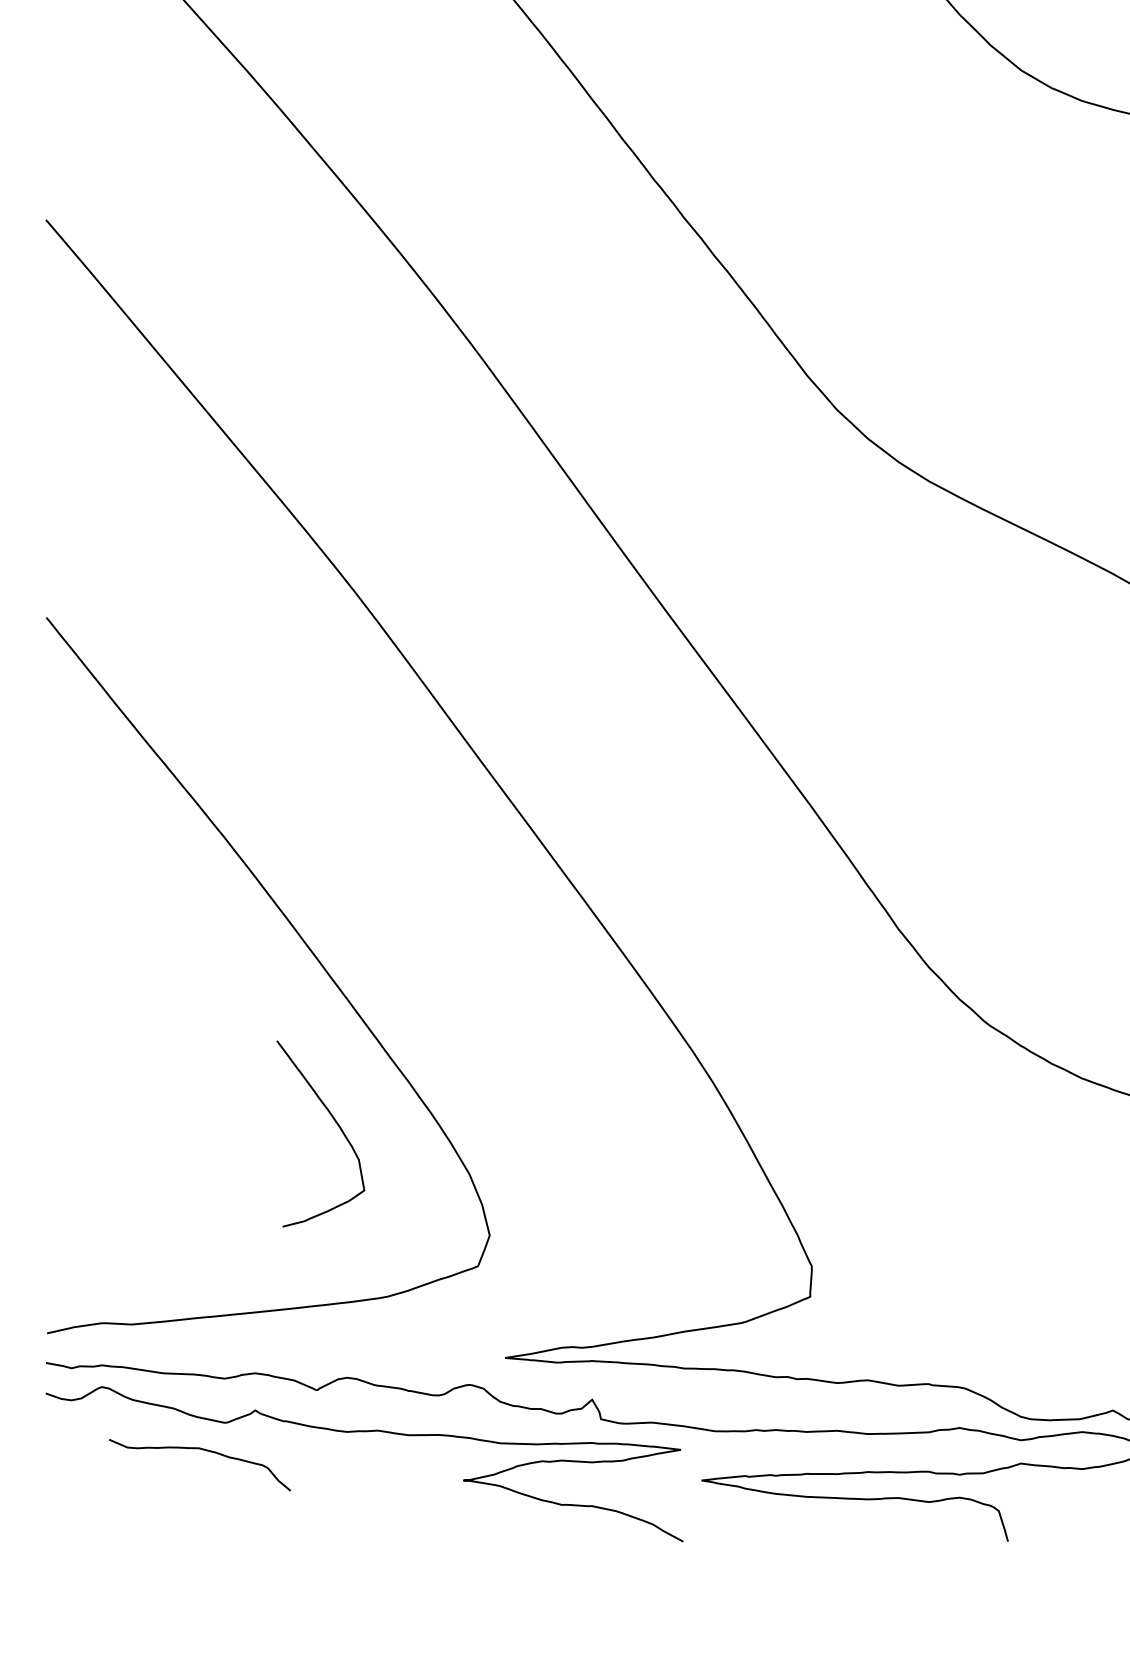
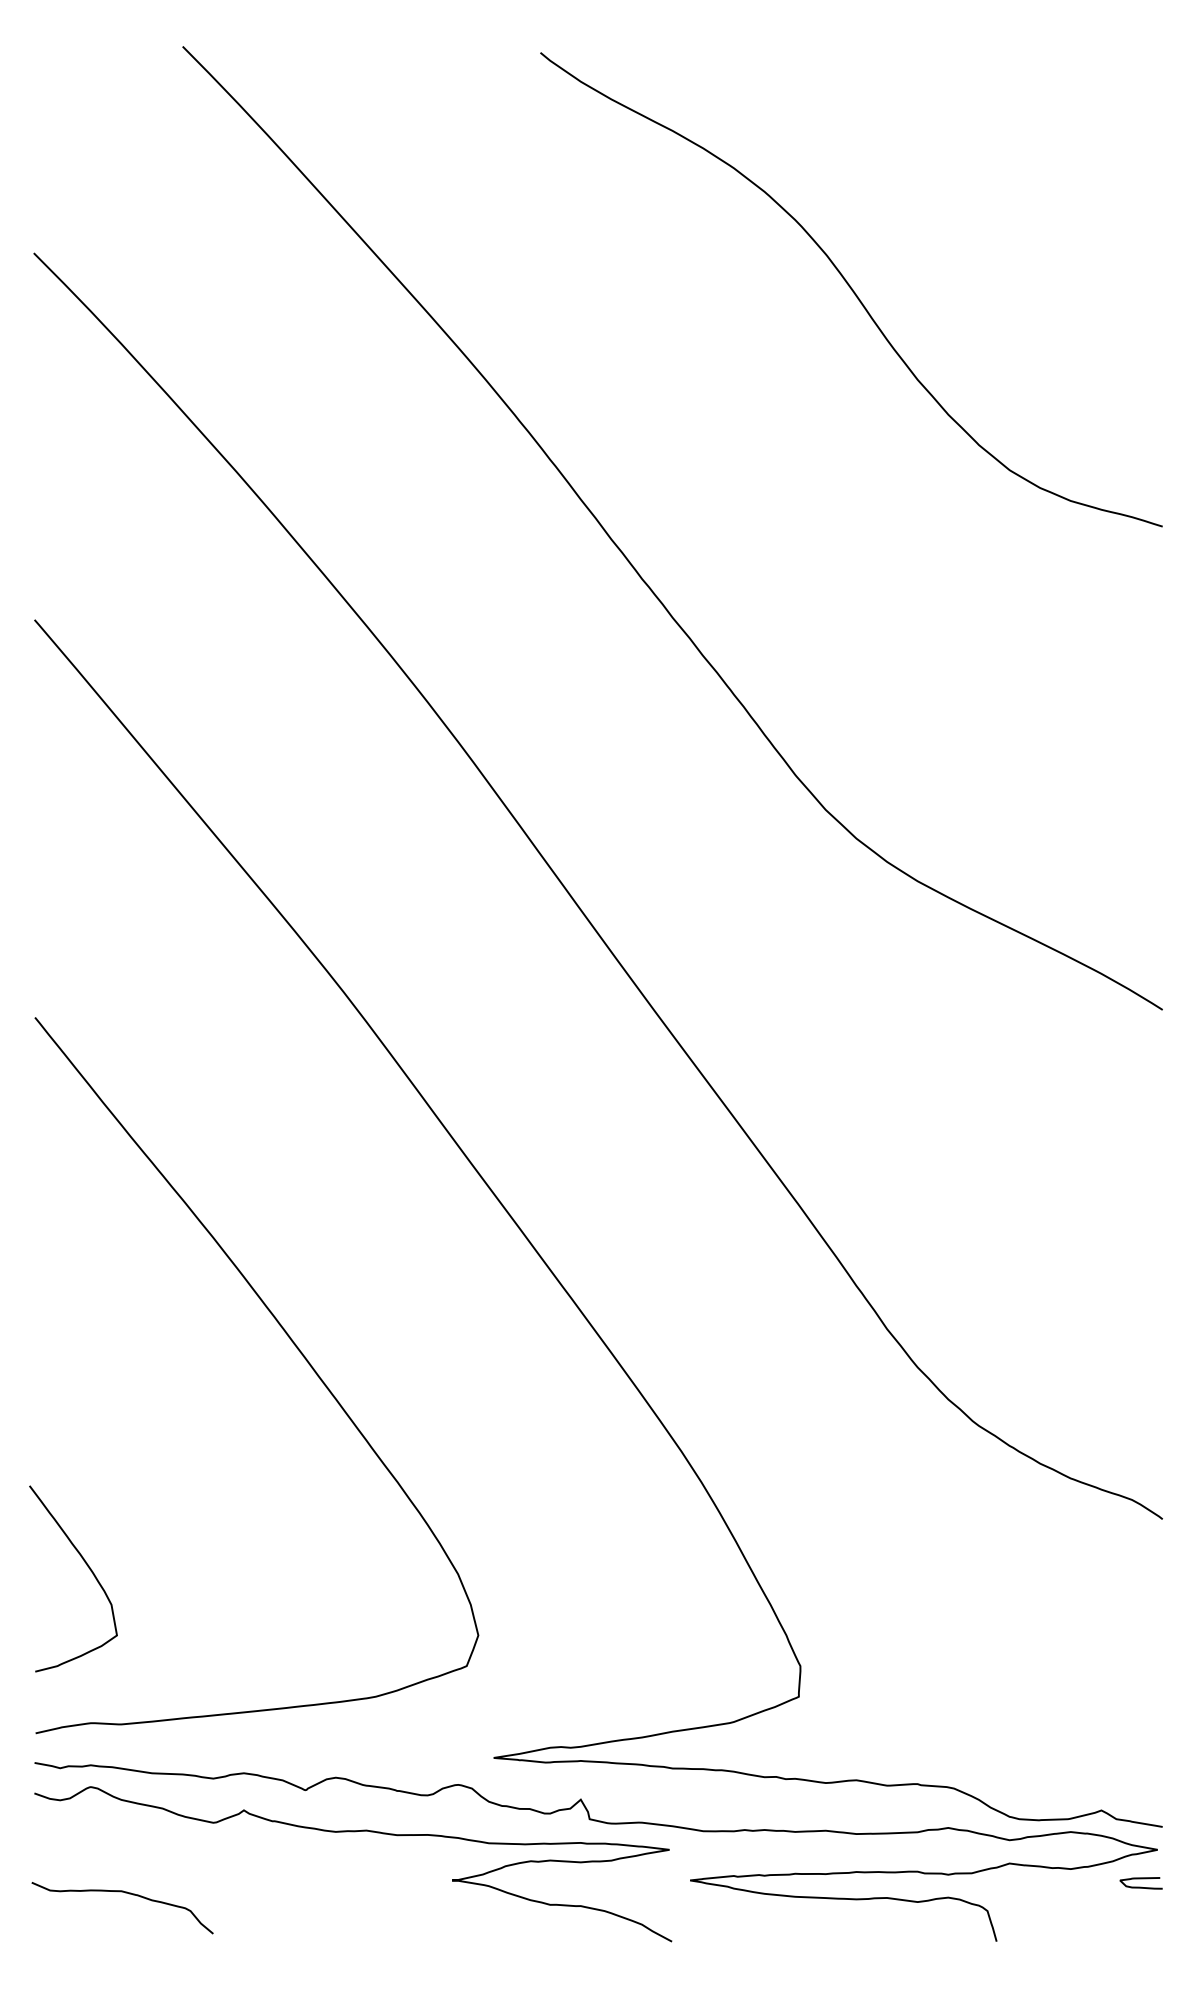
curve: (335, 1123) -> (88, 1568), moved
curve: (202, 1450) -> (125, 1893), moved

